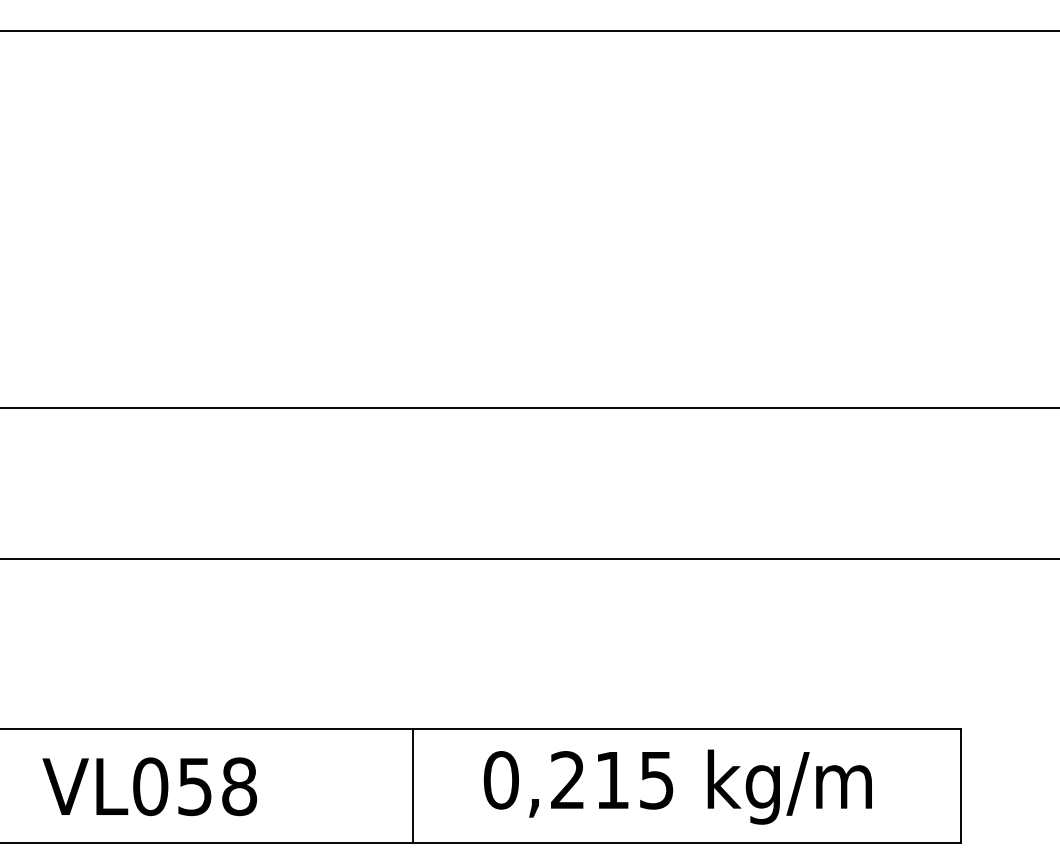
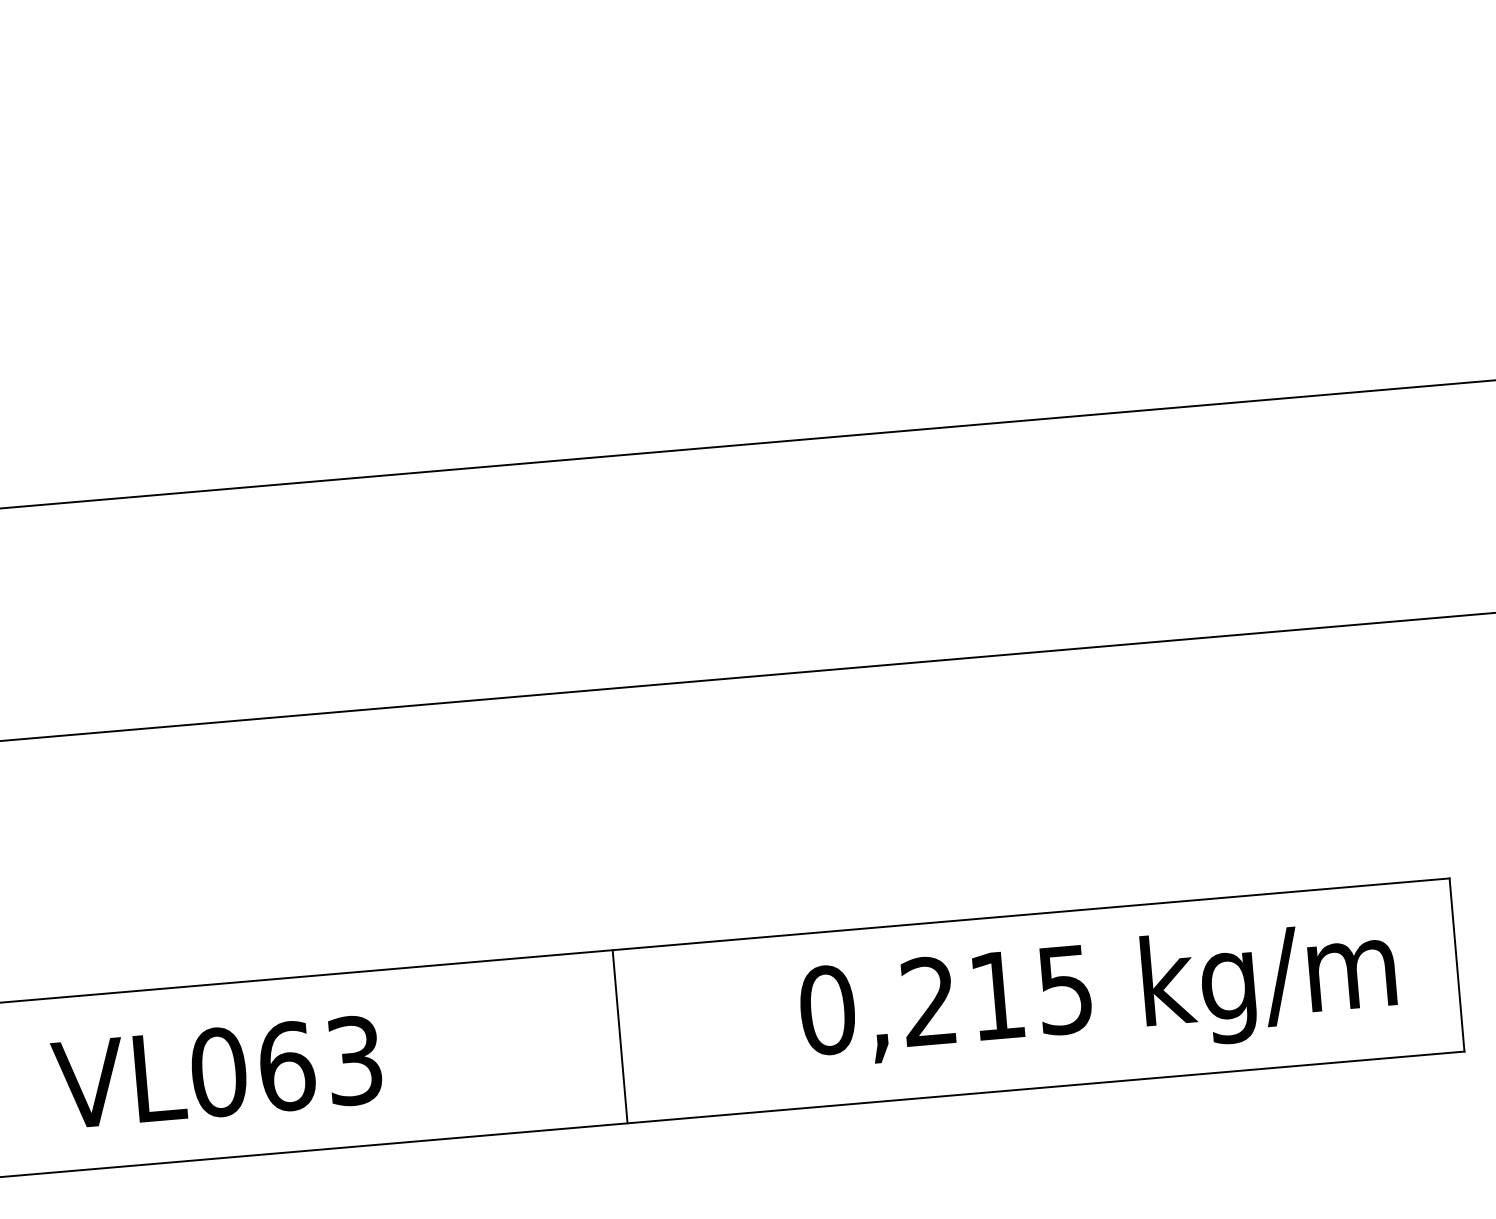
text: (217, 786) -> (321, 1063), VL058 -> VL063
text: (677, 786) -> (1097, 996), moved

